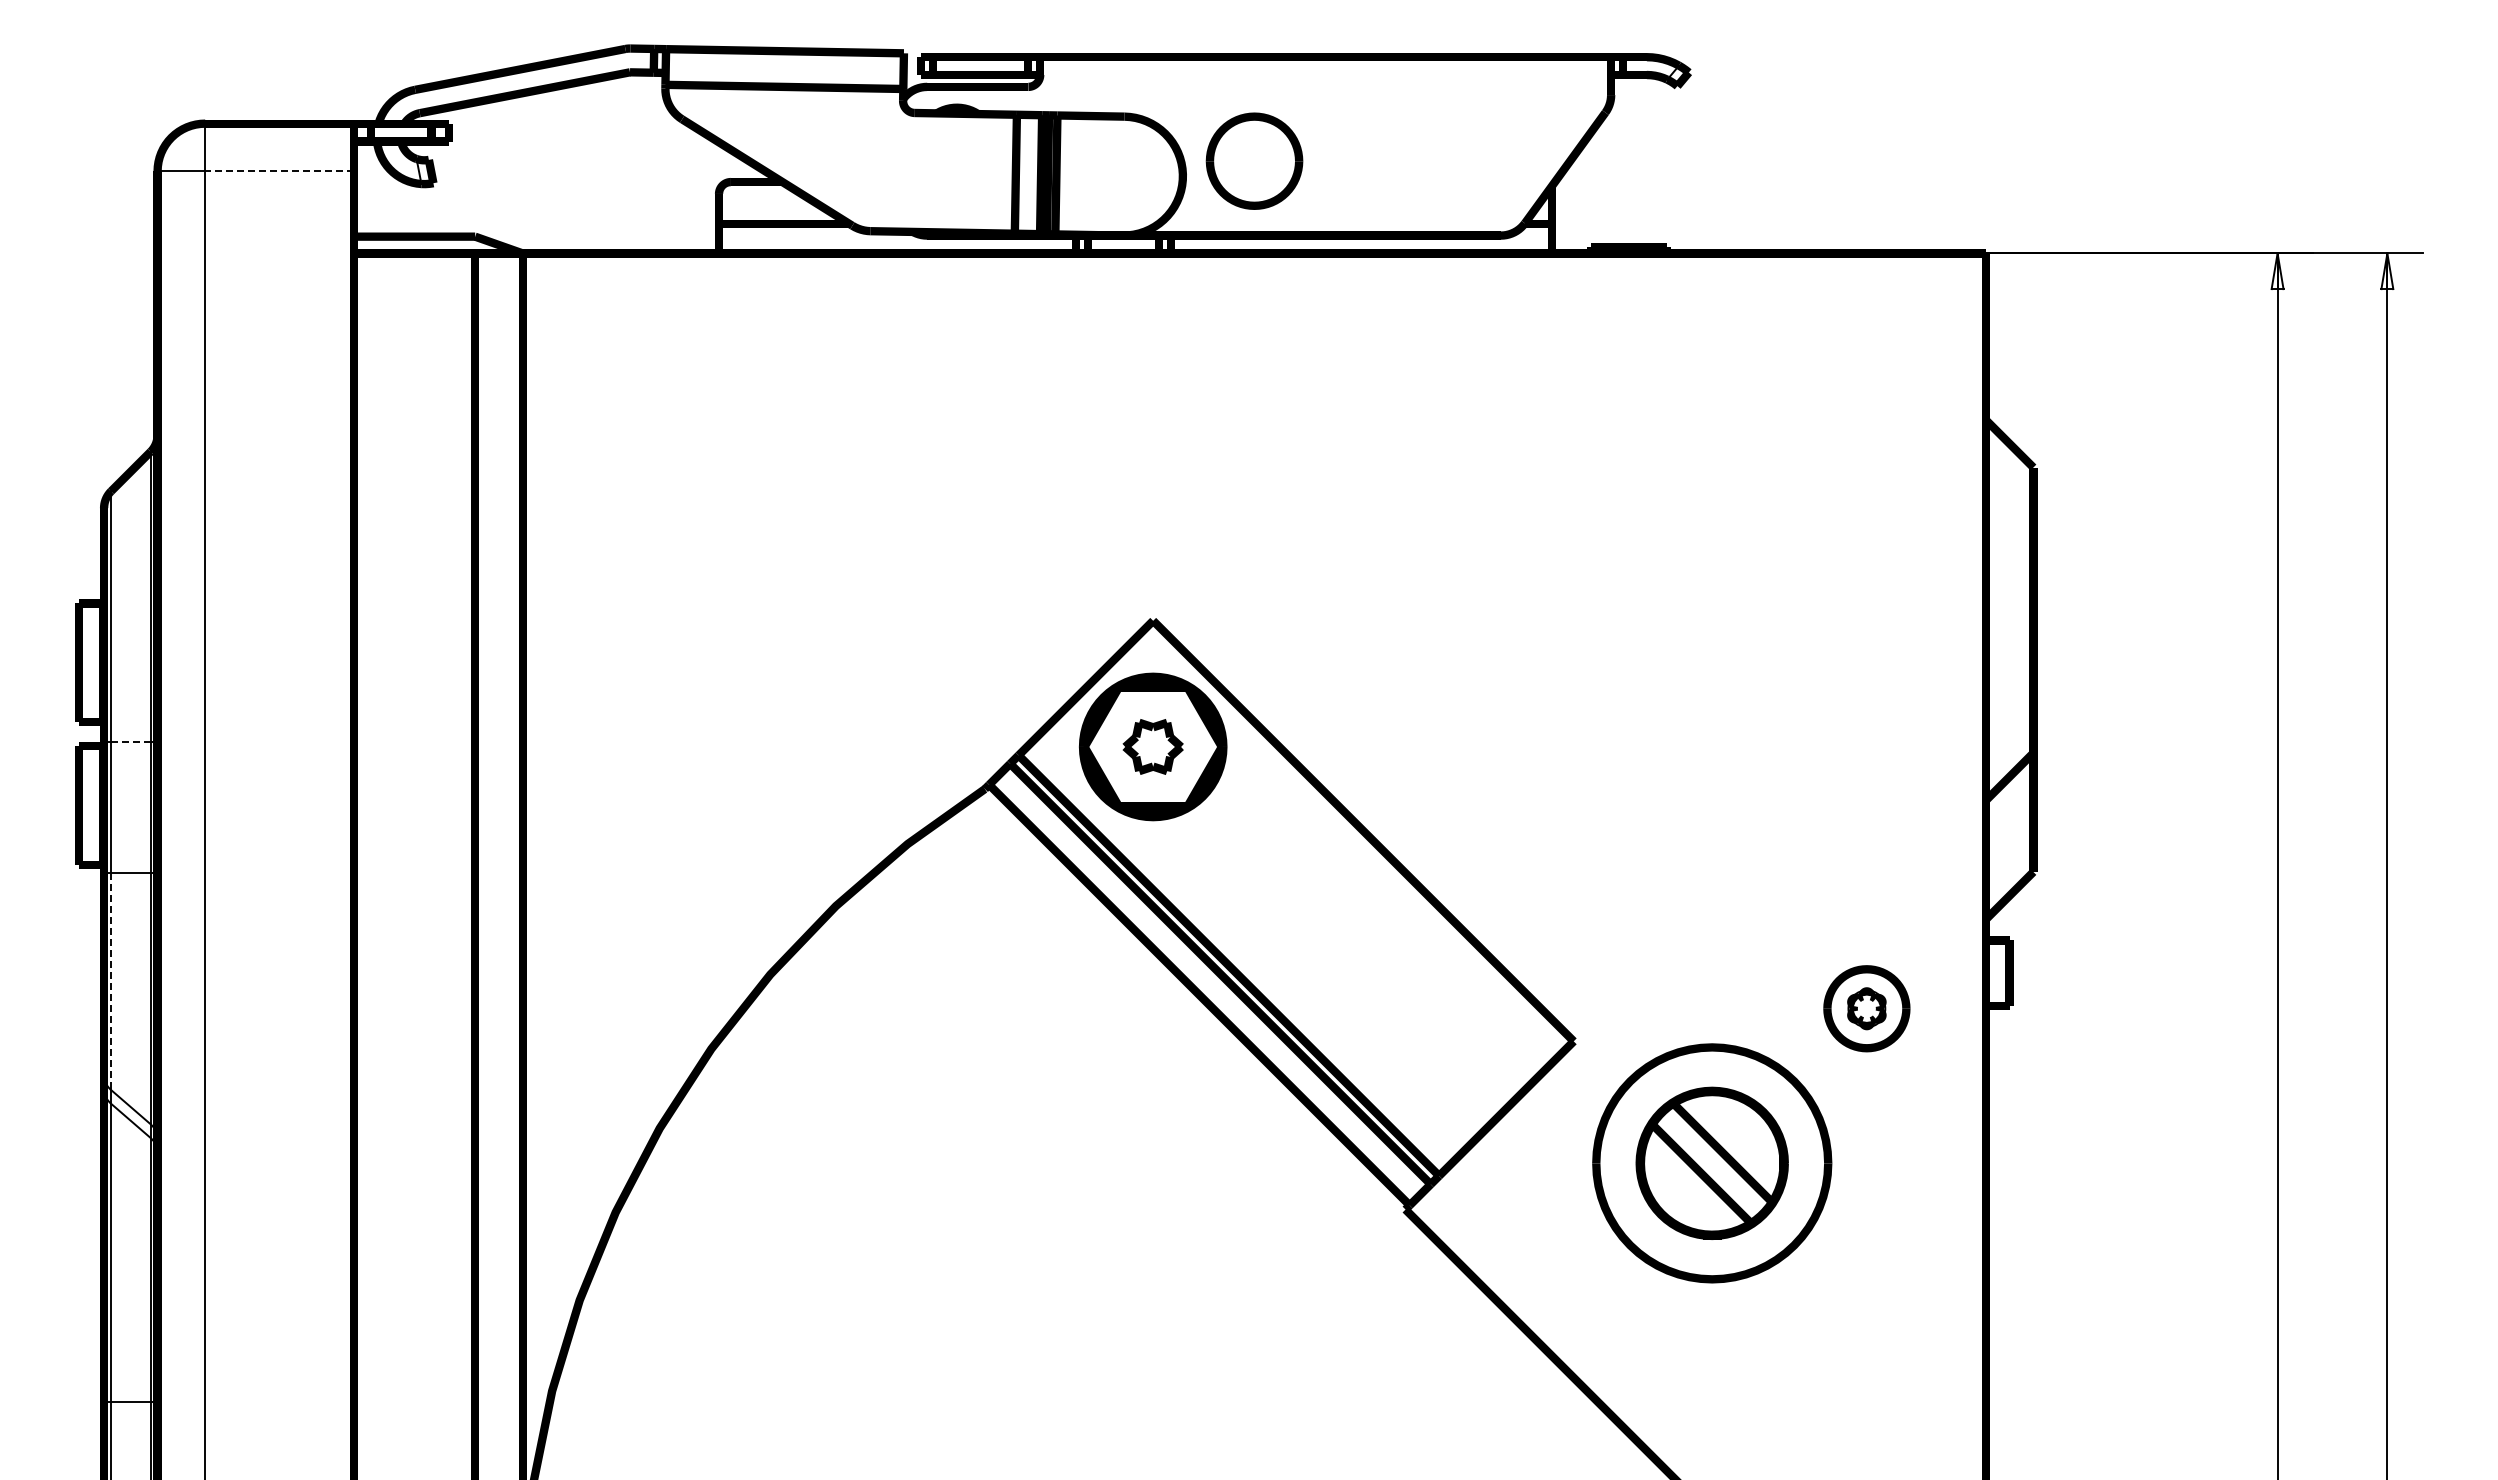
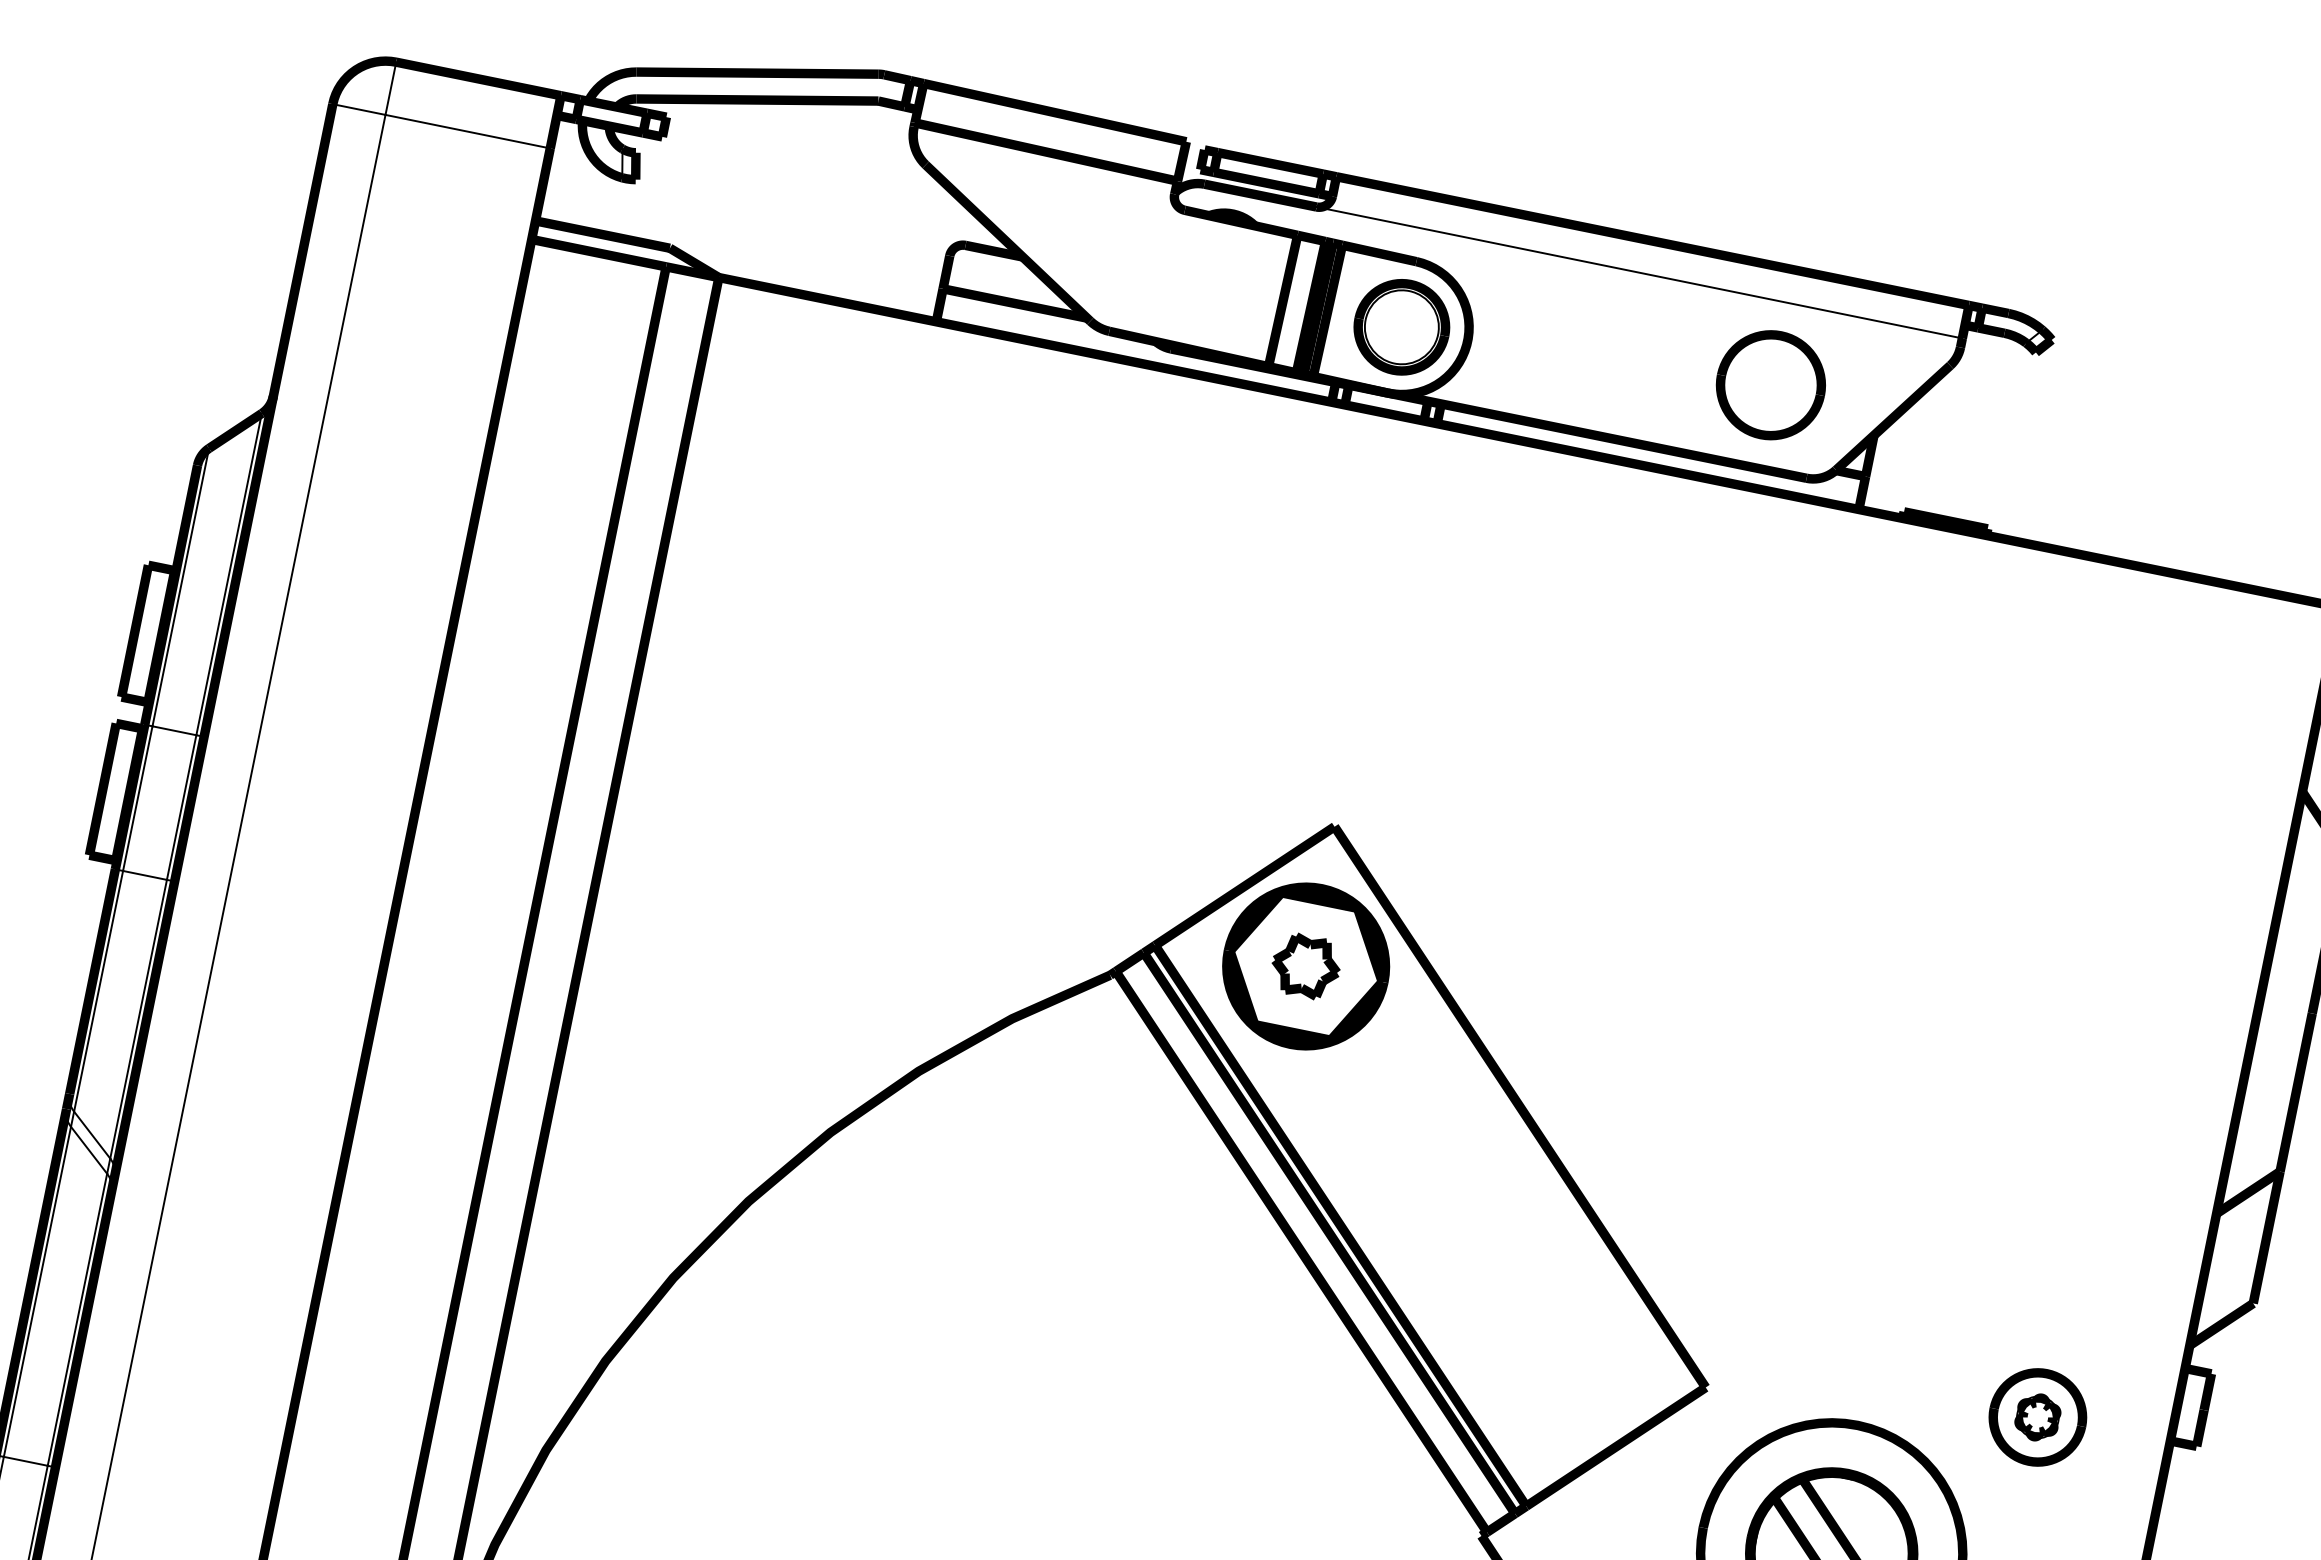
line: (1319, 86) -> (1639, 272), added
part: (1254, 160) -> (1771, 384), moved
line: (279, 171) -> (467, 131), dashed -> solid
part: (1123, 175) -> (1402, 326), added
line: (130, 742) -> (173, 731), dashed -> solid
line: (111, 981) -> (99, 991), dashed -> solid

